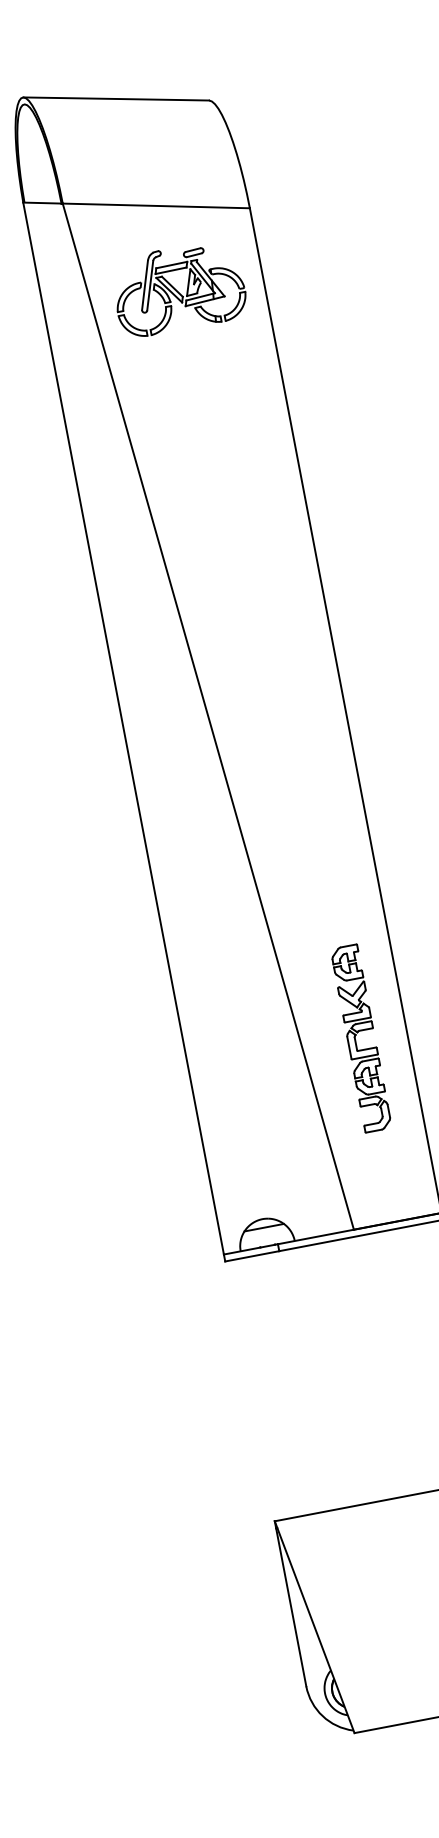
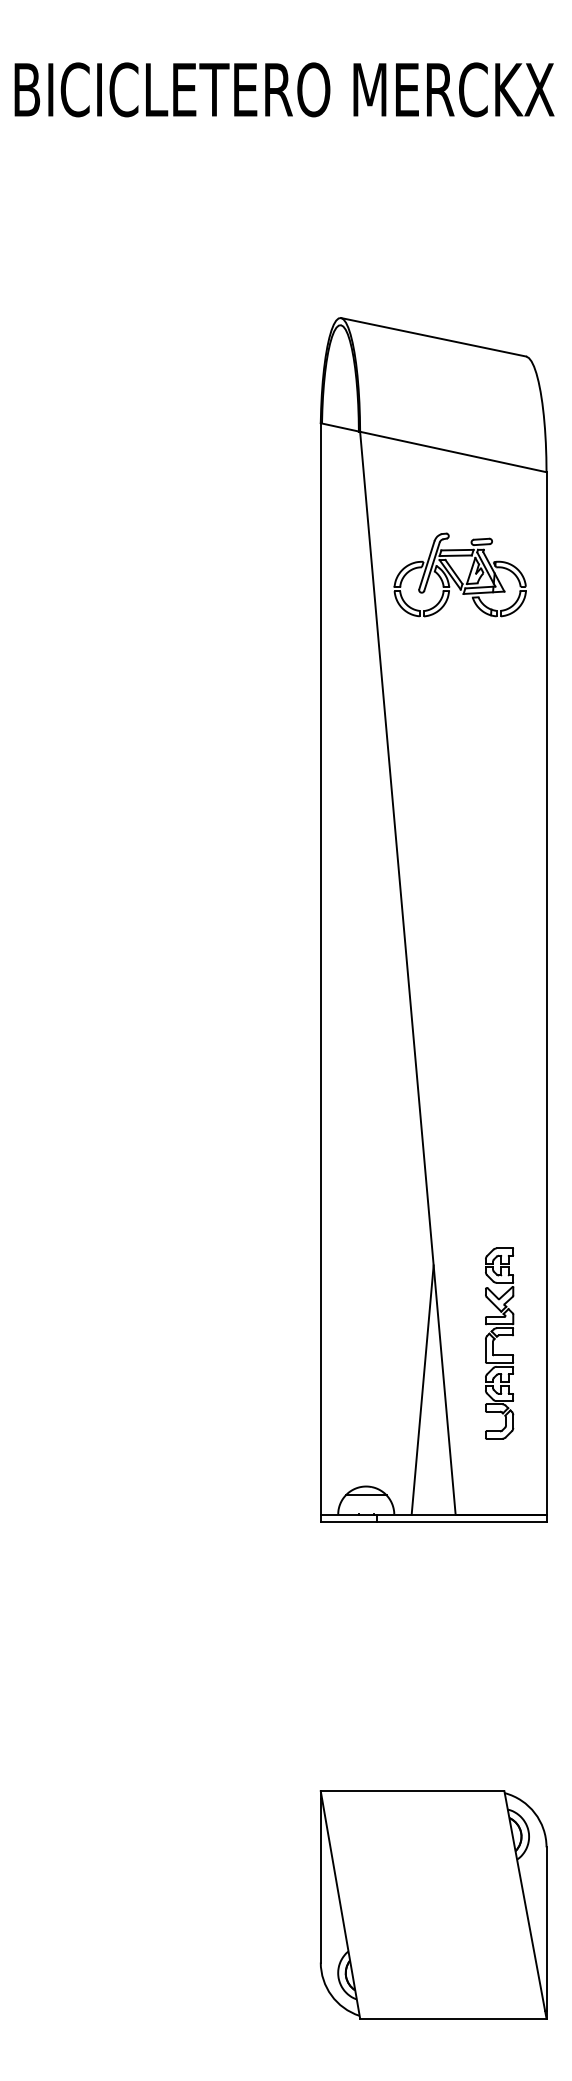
part: (178, 288) -> (459, 574), moved
part: (361, 1038) -> (499, 1343), moved
line: (298, 1115) -> (422, 1389), added

